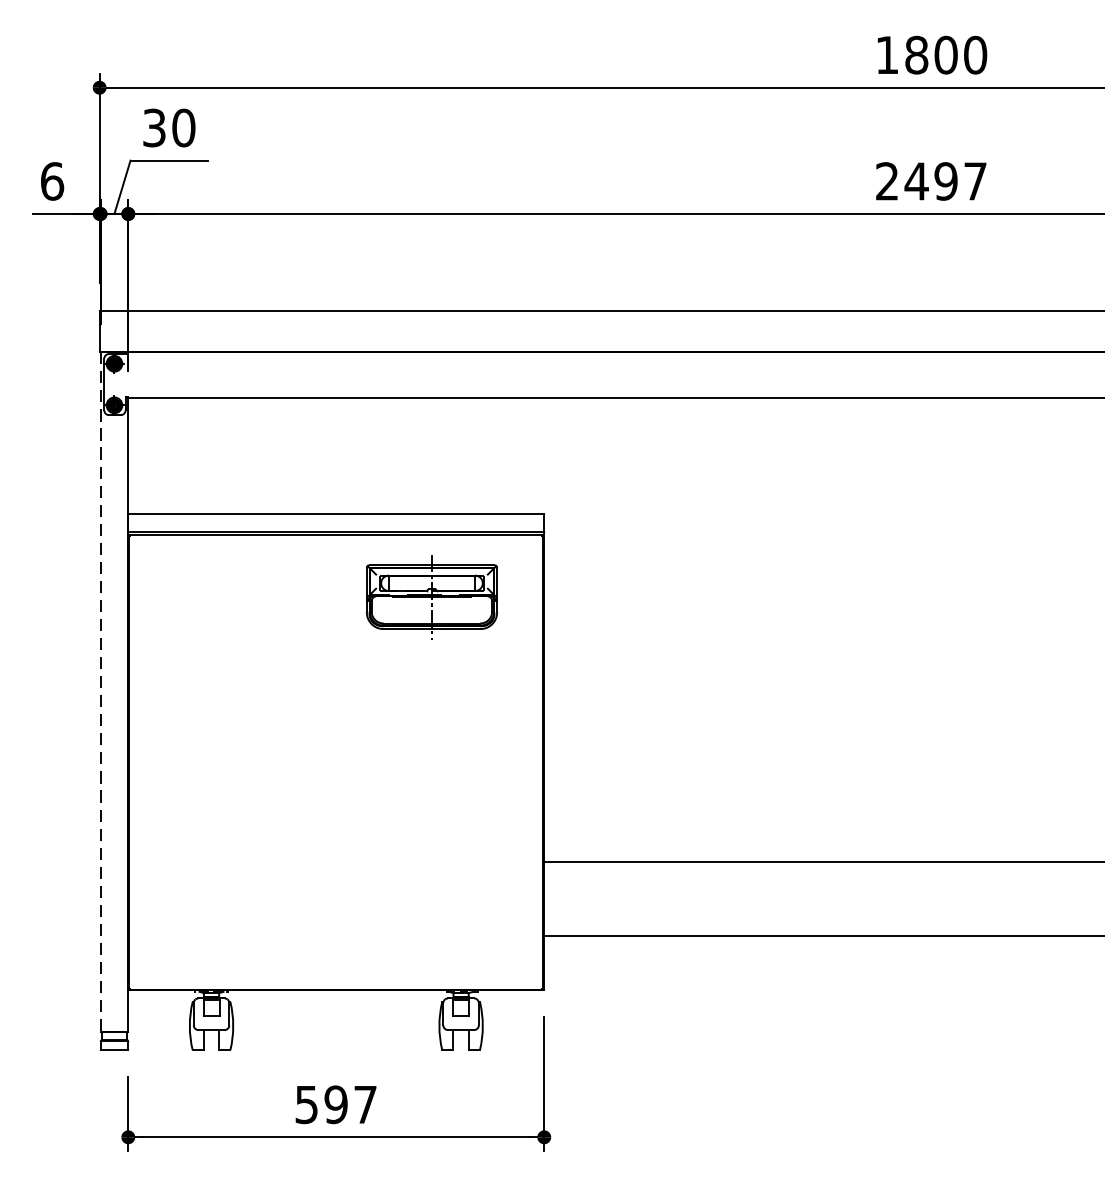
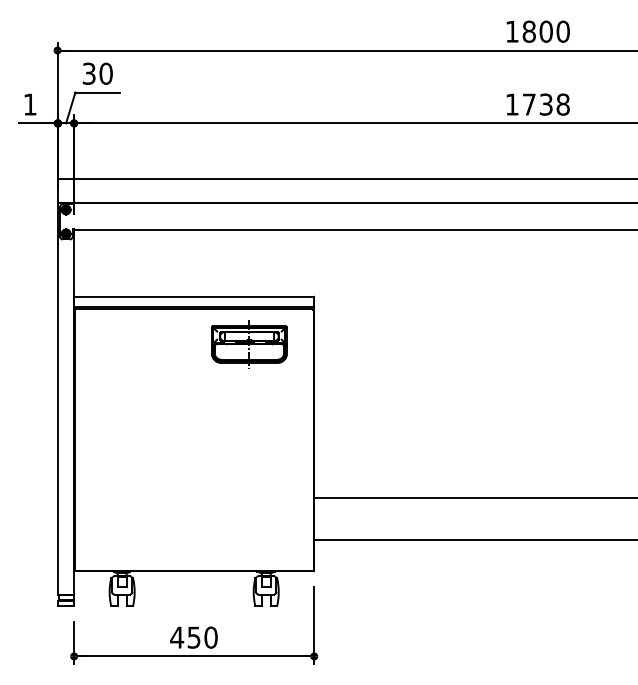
text: (52, 181) -> (30, 104), 6 -> 1
text: (930, 181) -> (537, 104), 2497 -> 1738
line: (101, 692) -> (58, 399), dashed -> solid
text: (335, 1104) -> (193, 637), 597 -> 450

